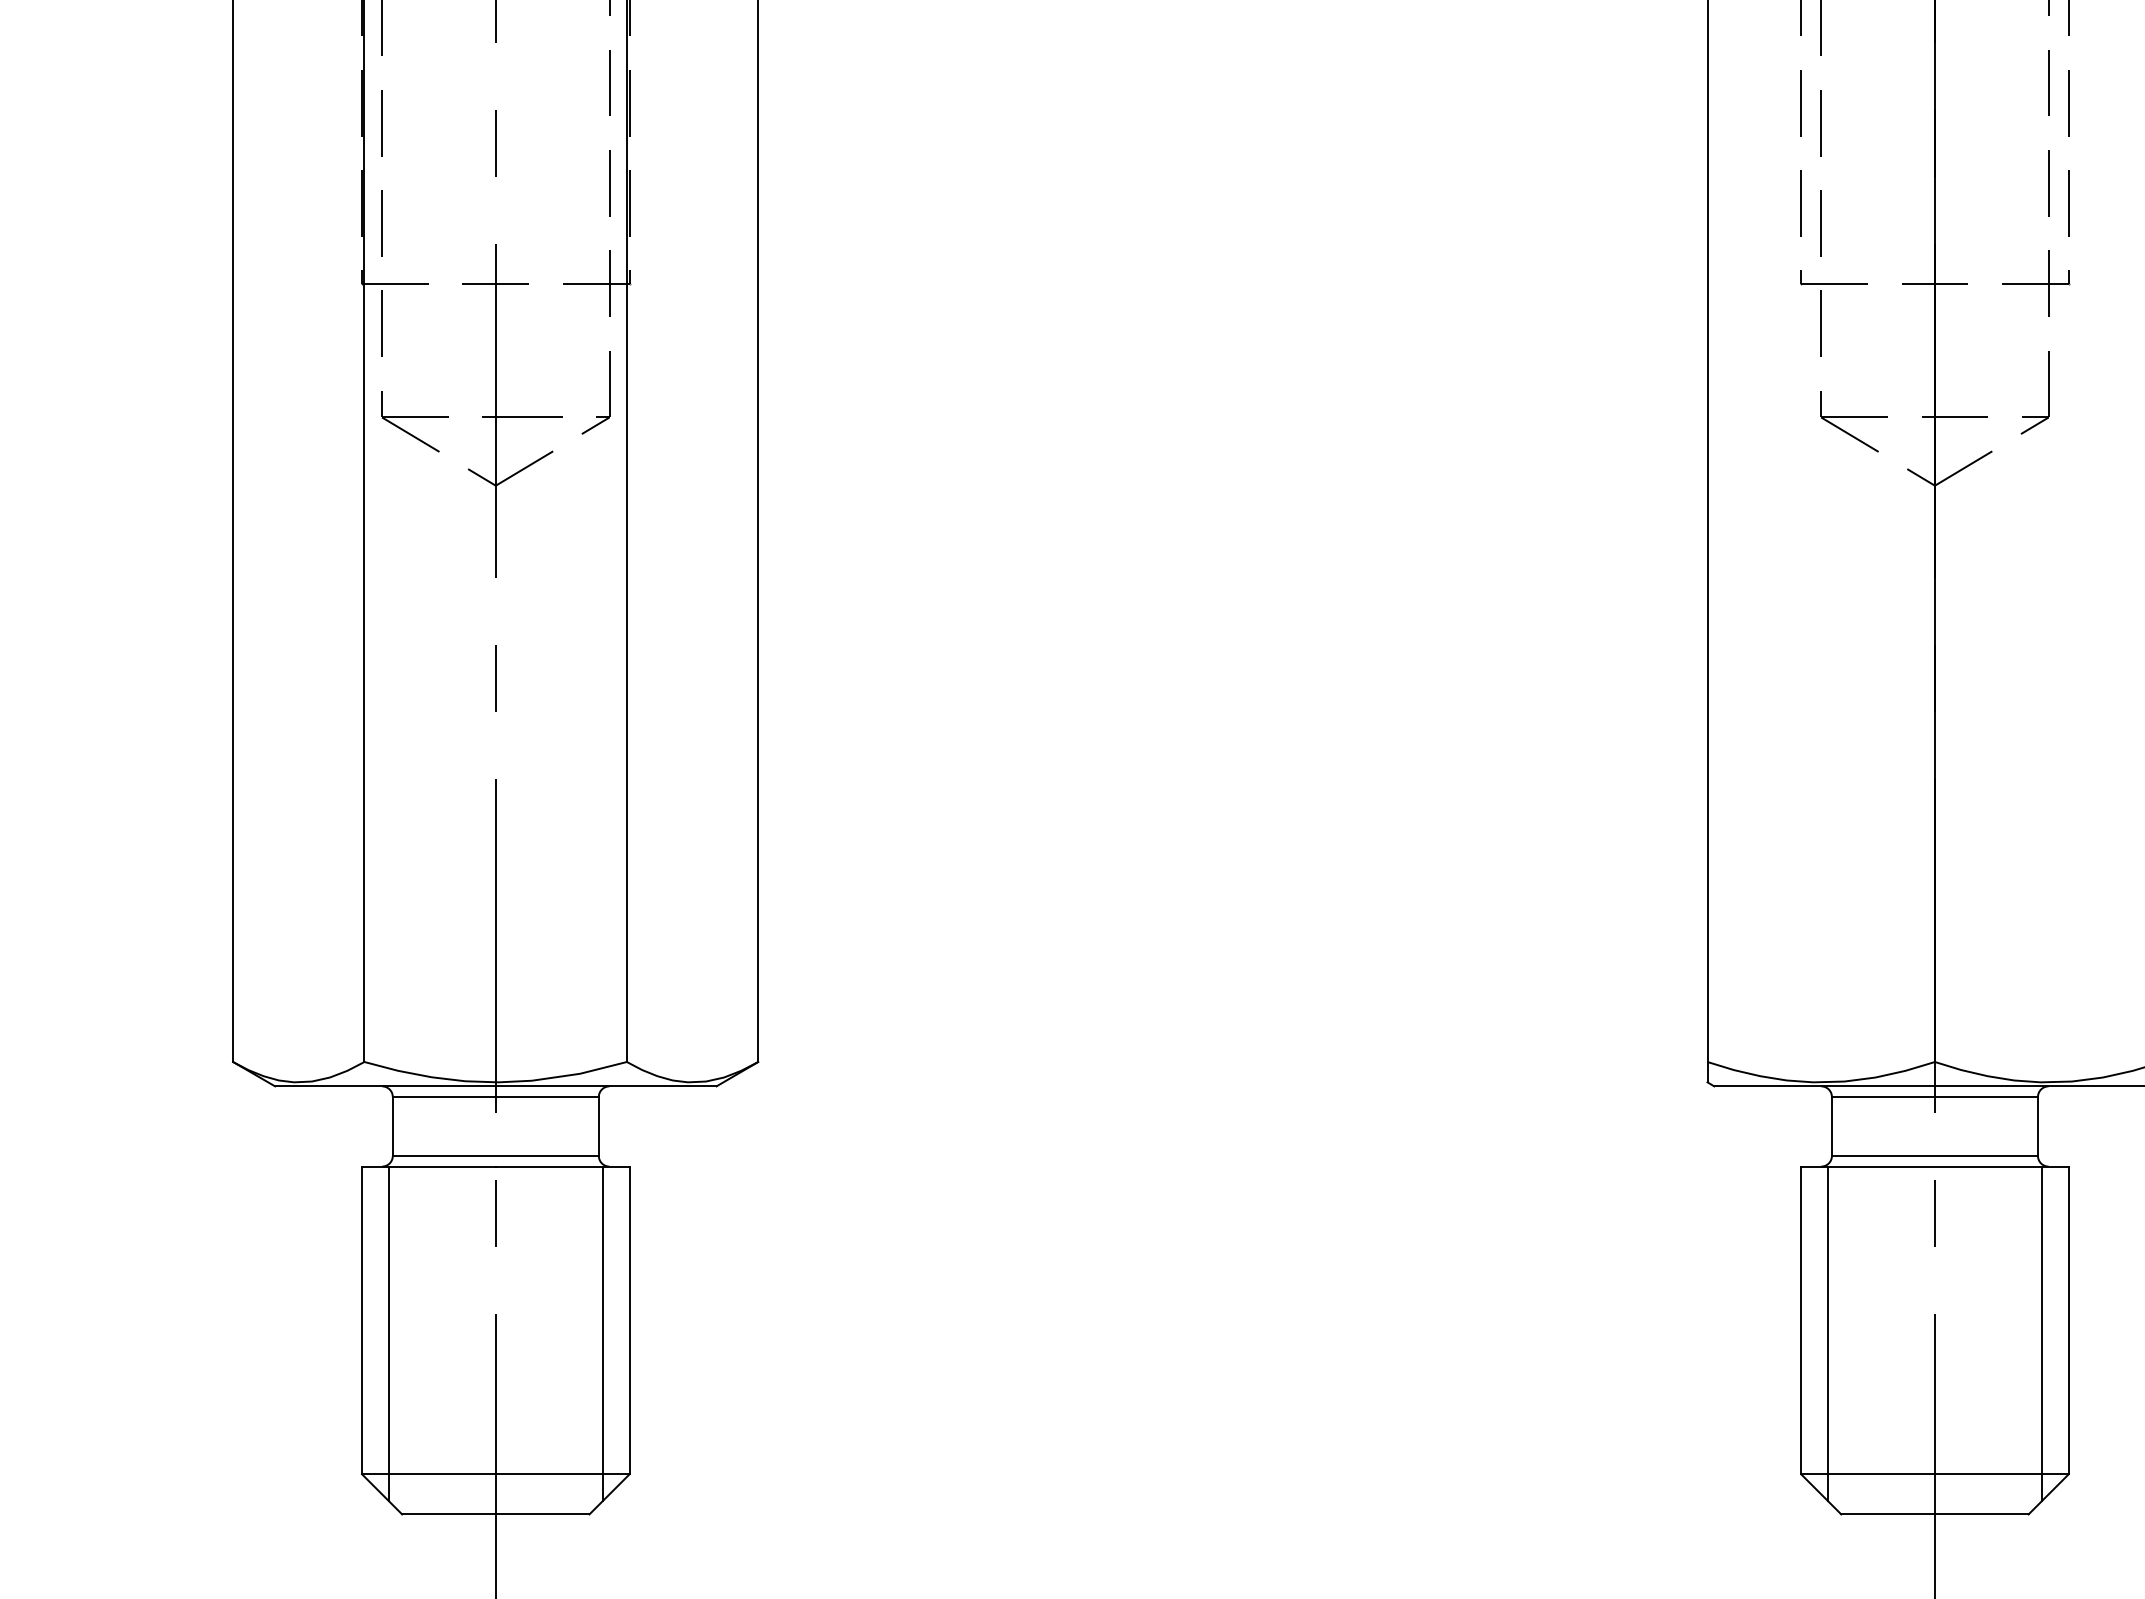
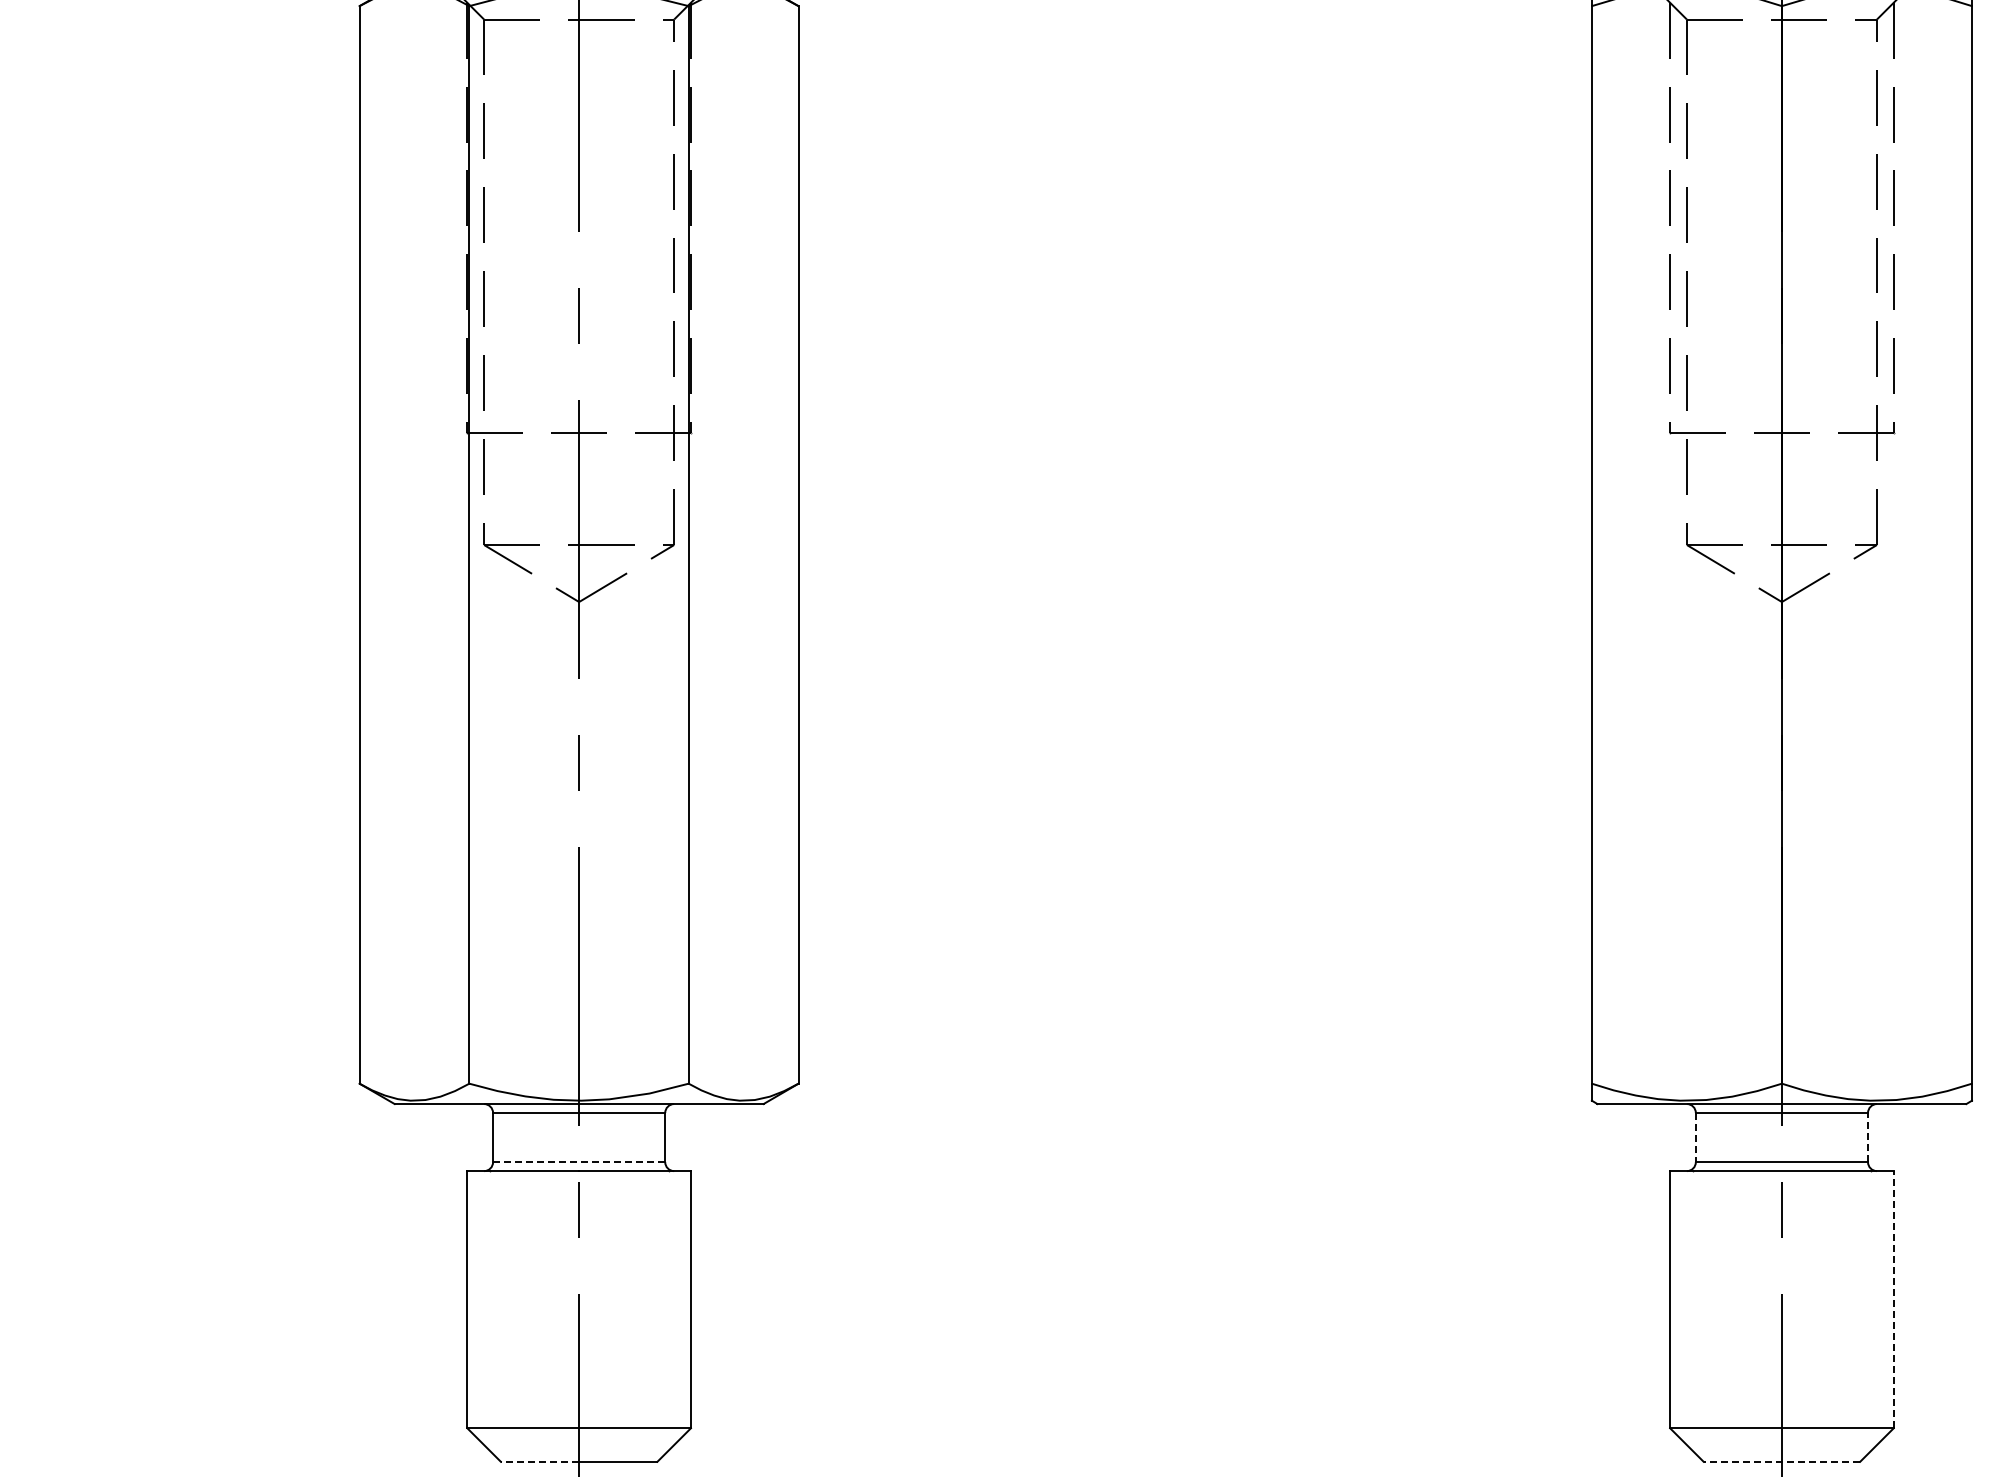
line: (1831, 1126) -> (1695, 1137), solid -> dashed
line: (2038, 1126) -> (1868, 1137), solid -> dashed
line: (496, 1156) -> (579, 1162), solid -> dashed
line: (2068, 1320) -> (1893, 1299), solid -> dashed
line: (388, 1333) -> (489, 1310), removed
line: (602, 1333) -> (668, 1310), removed
line: (1827, 1333) -> (1692, 1310), removed
line: (2042, 1333) -> (1871, 1310), removed
line: (448, 1514) -> (539, 1461), solid -> dashed
line: (1934, 1514) -> (1781, 1461), solid -> dashed

